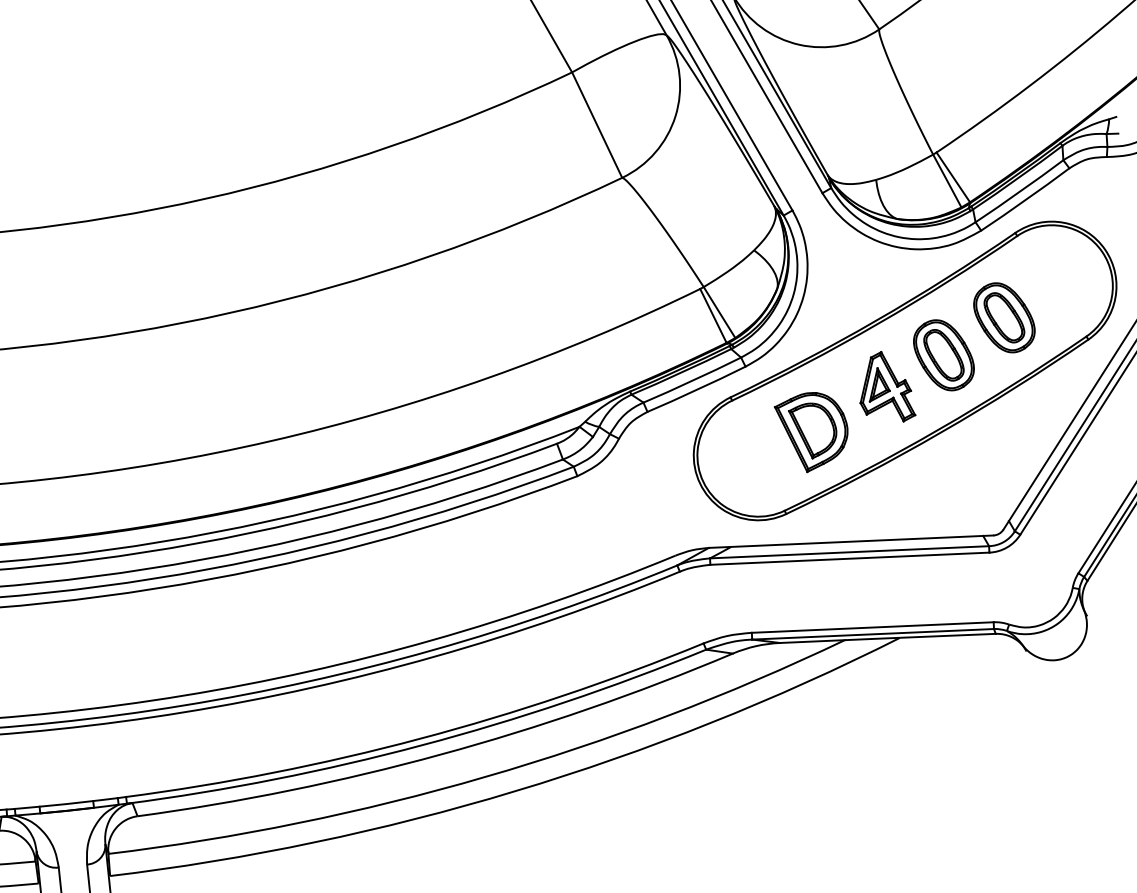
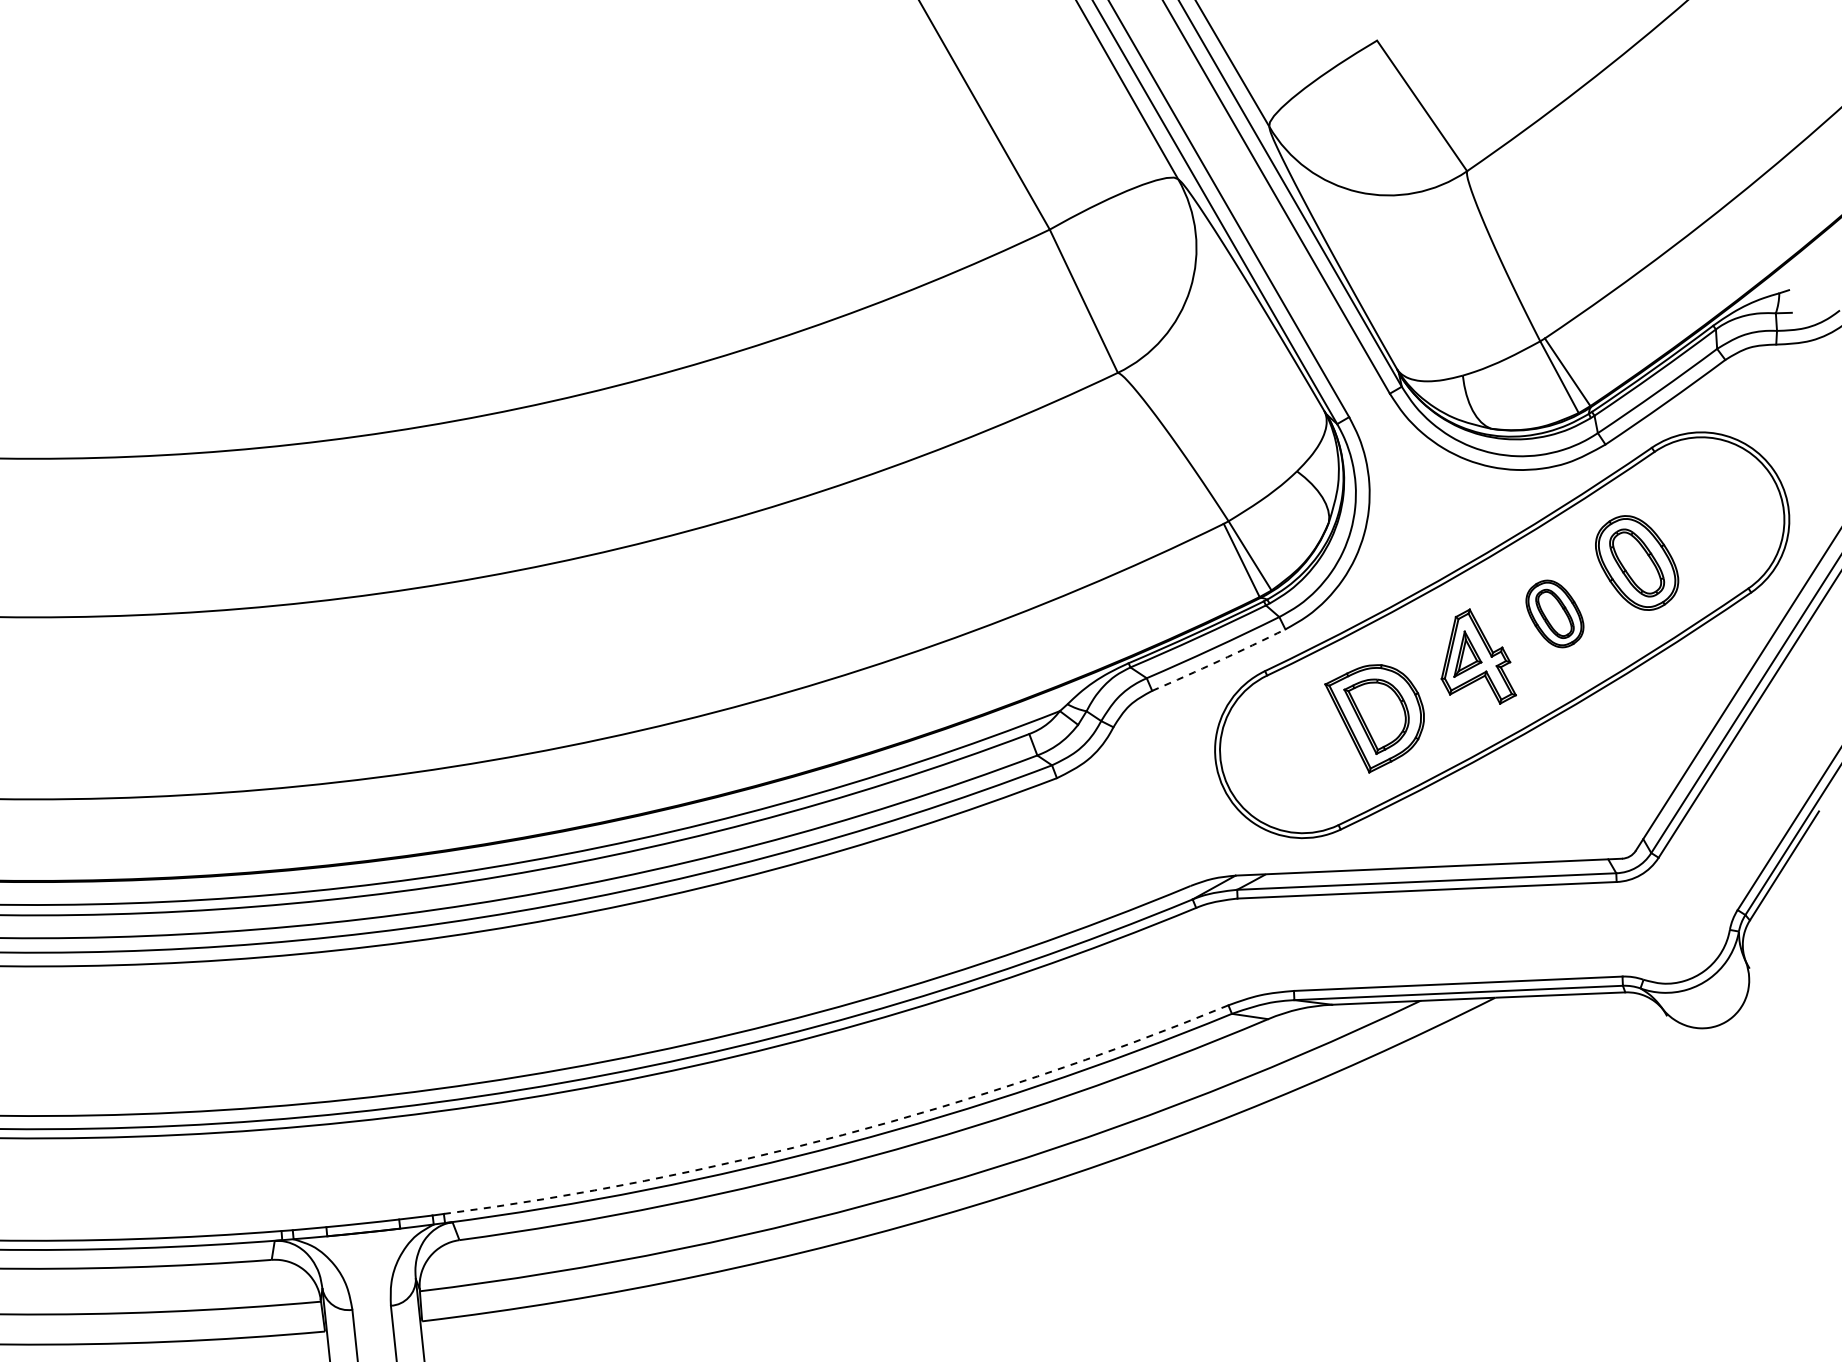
part: (943, 354) -> (1554, 613), size x0.7
arc: (697, 389) -> (1219, 660), solid -> dashed
arc: (419, 739) -> (842, 1135), solid -> dashed

